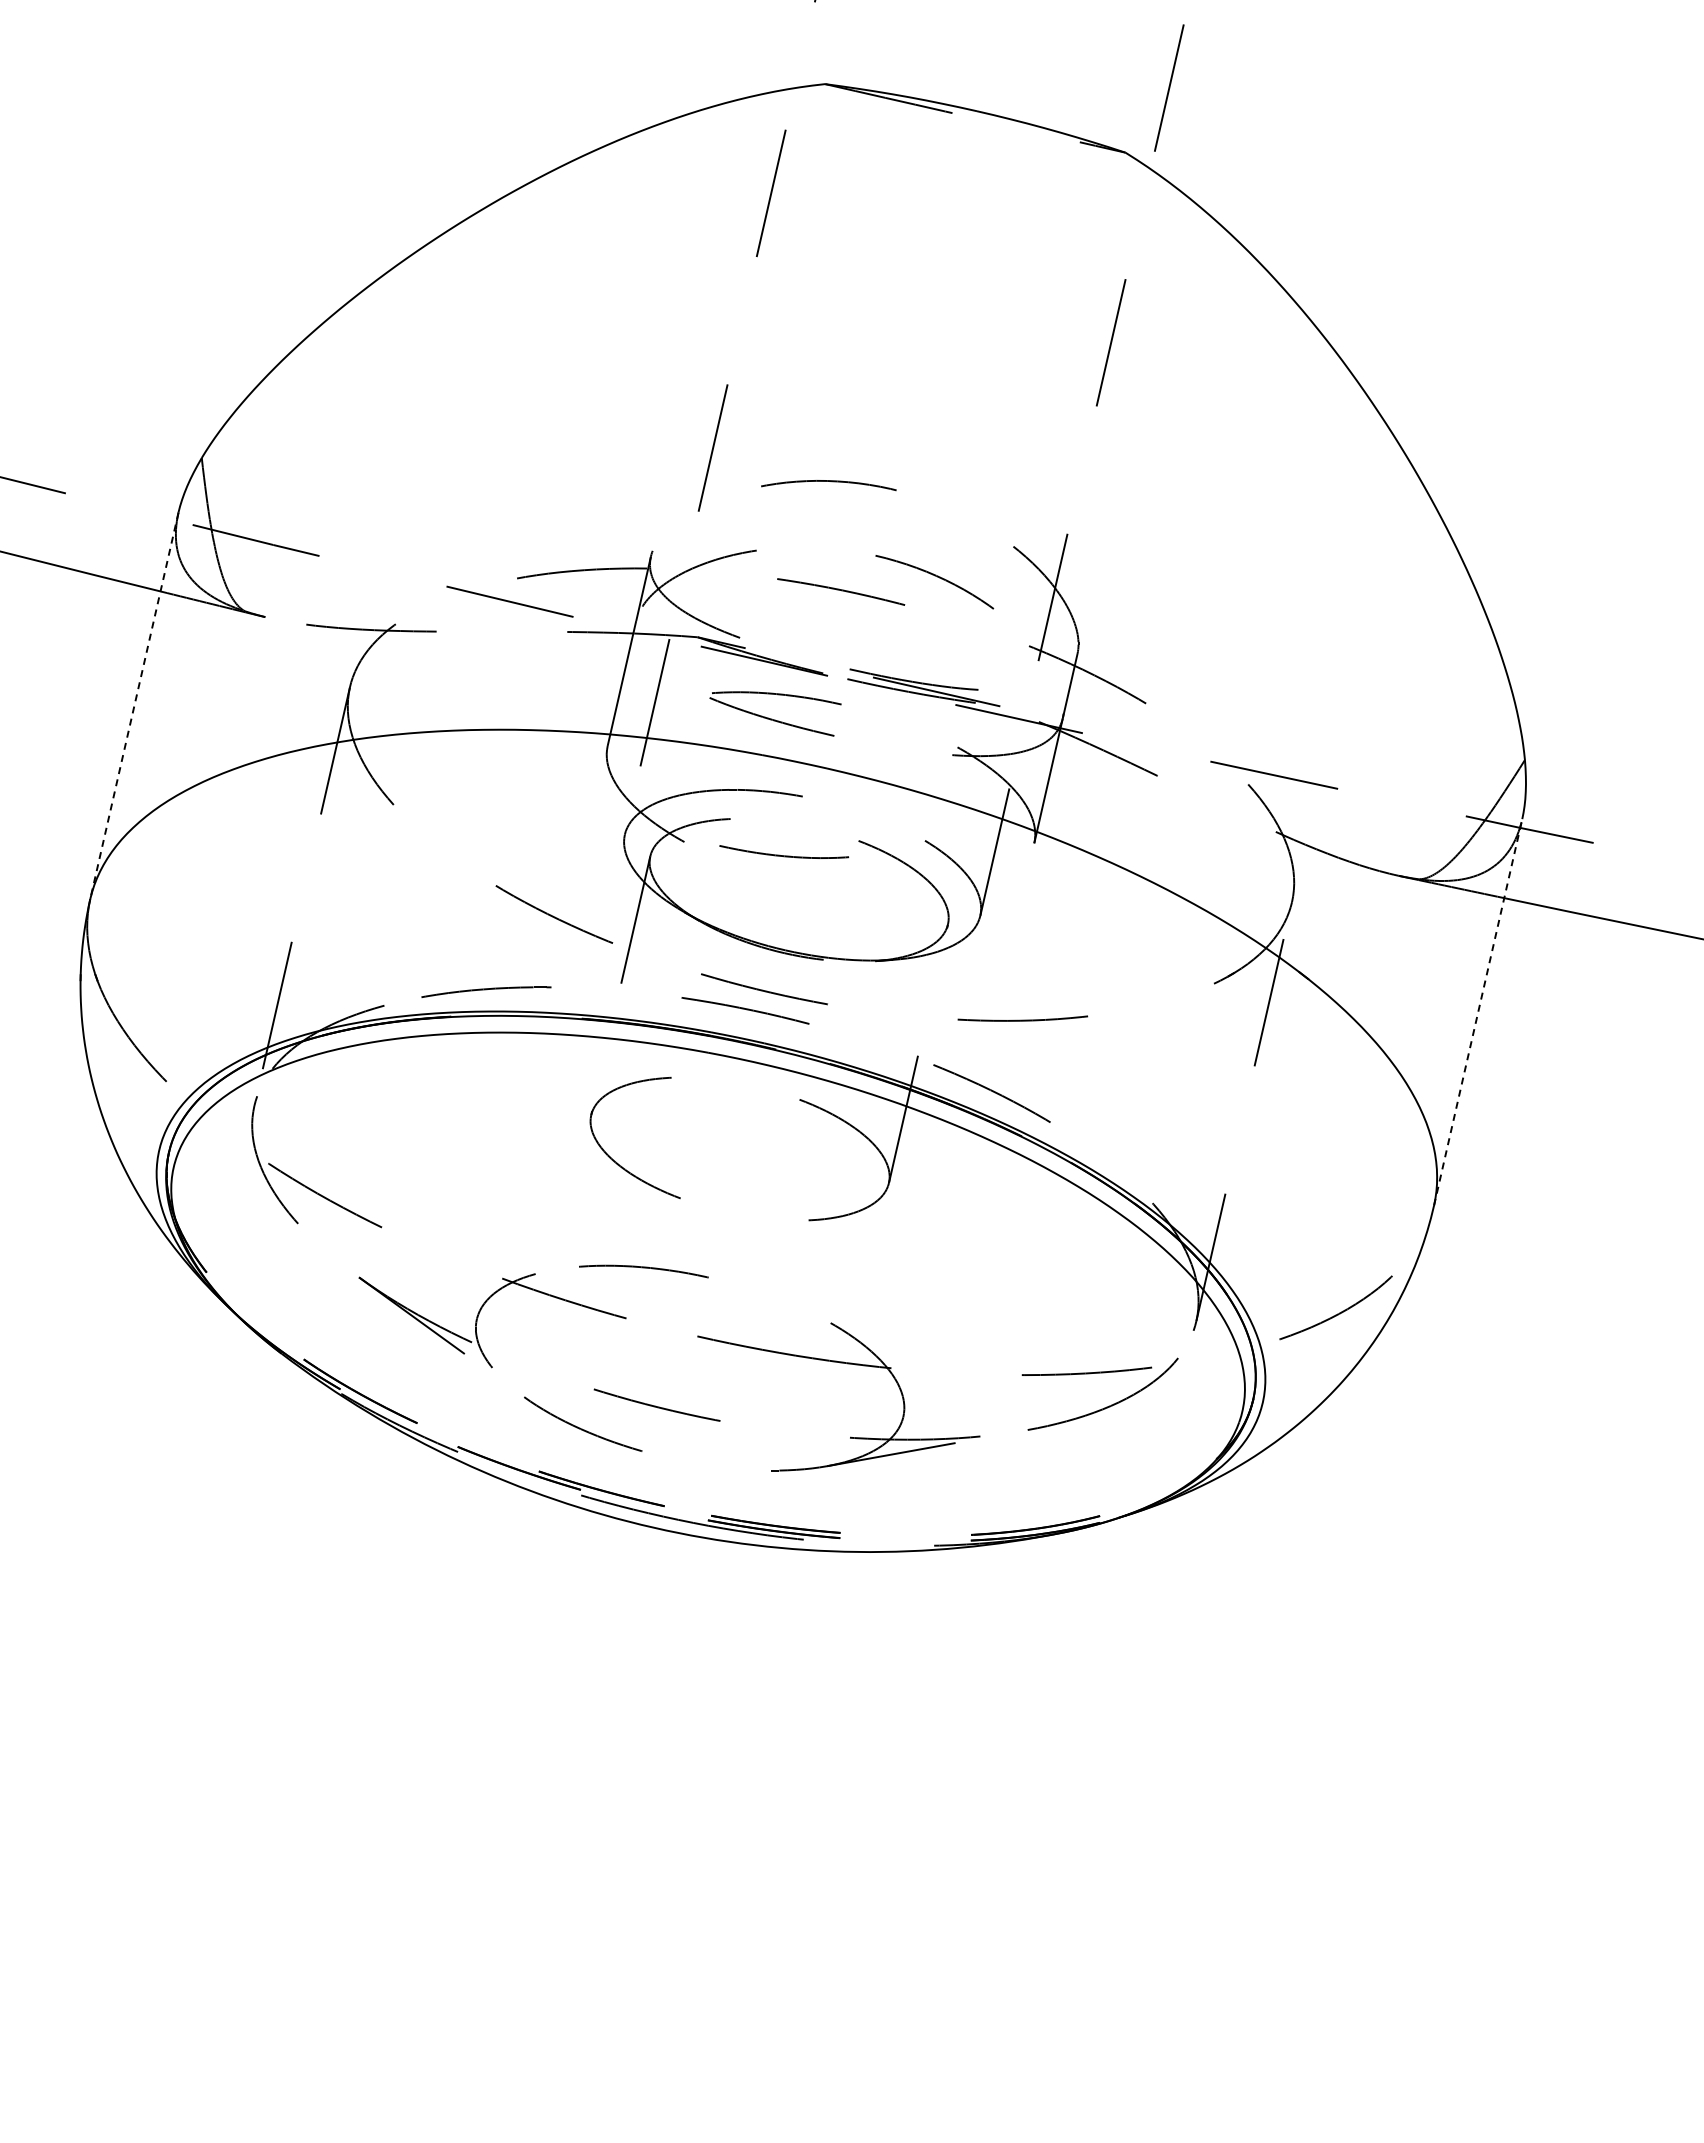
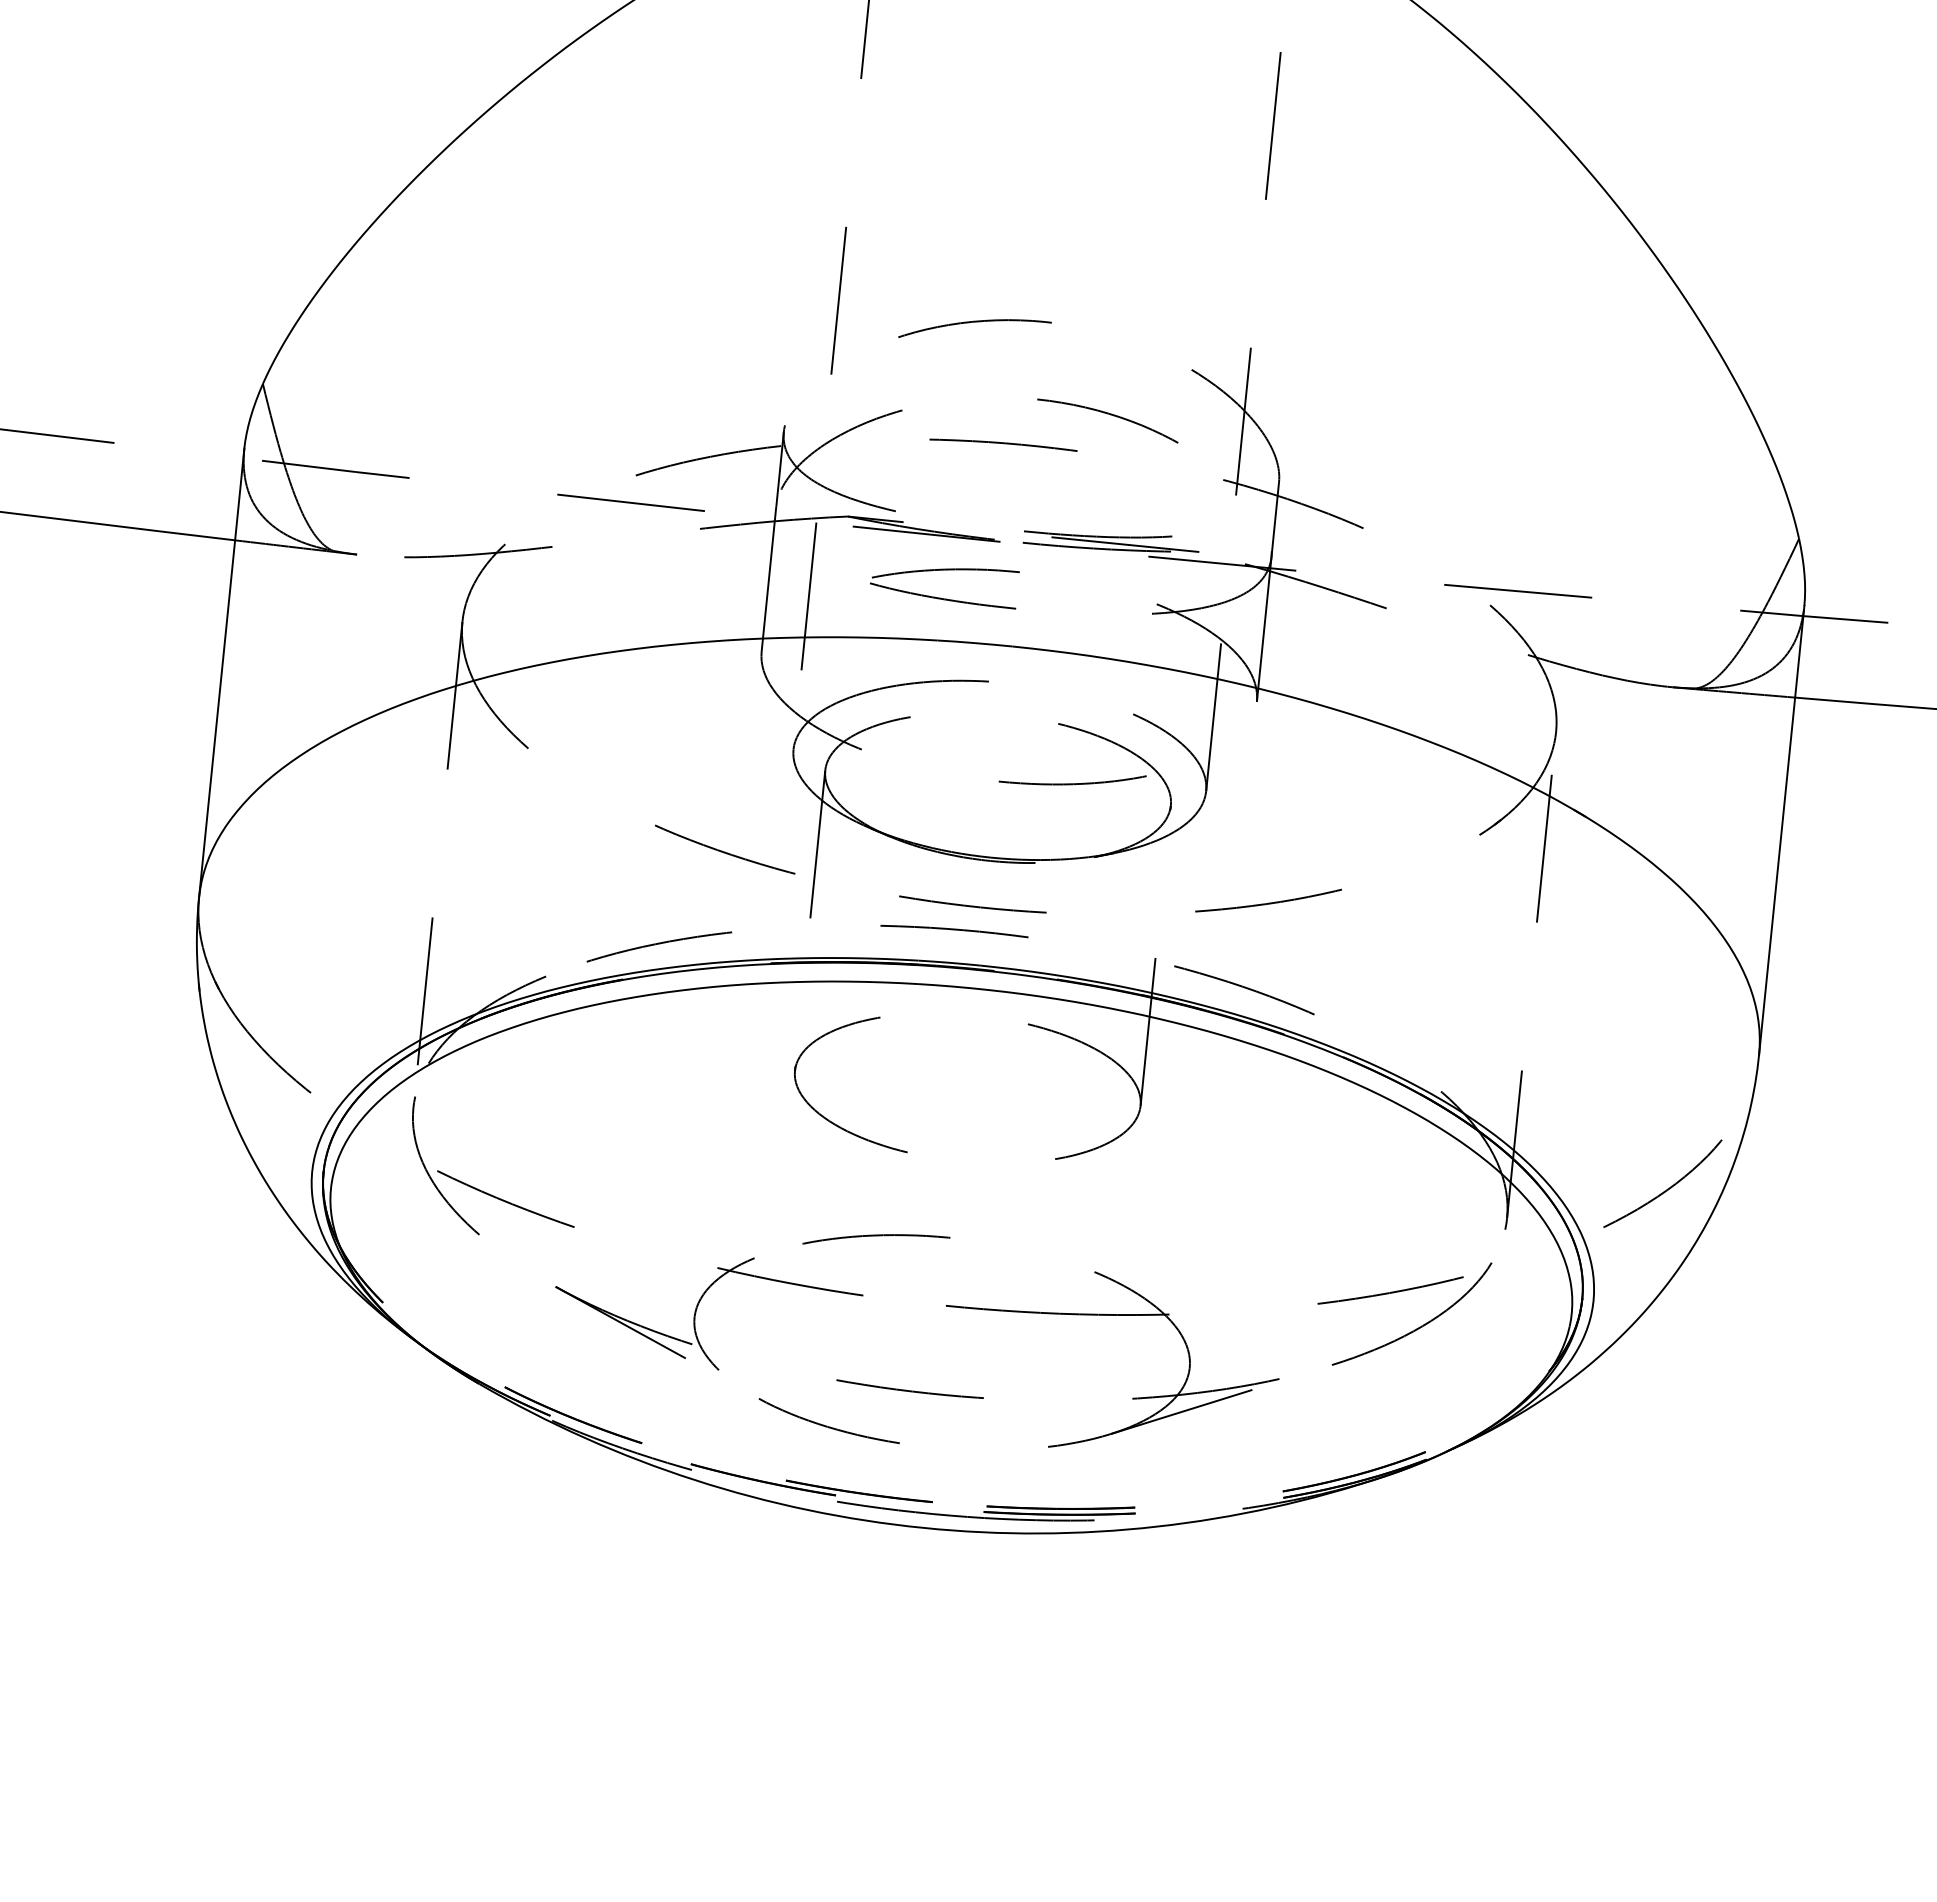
line: (134, 706) -> (221, 673), dashed -> solid
curve: (784, 855) -> (1073, 783), moved
line: (1478, 1011) -> (1782, 829), dashed -> solid

